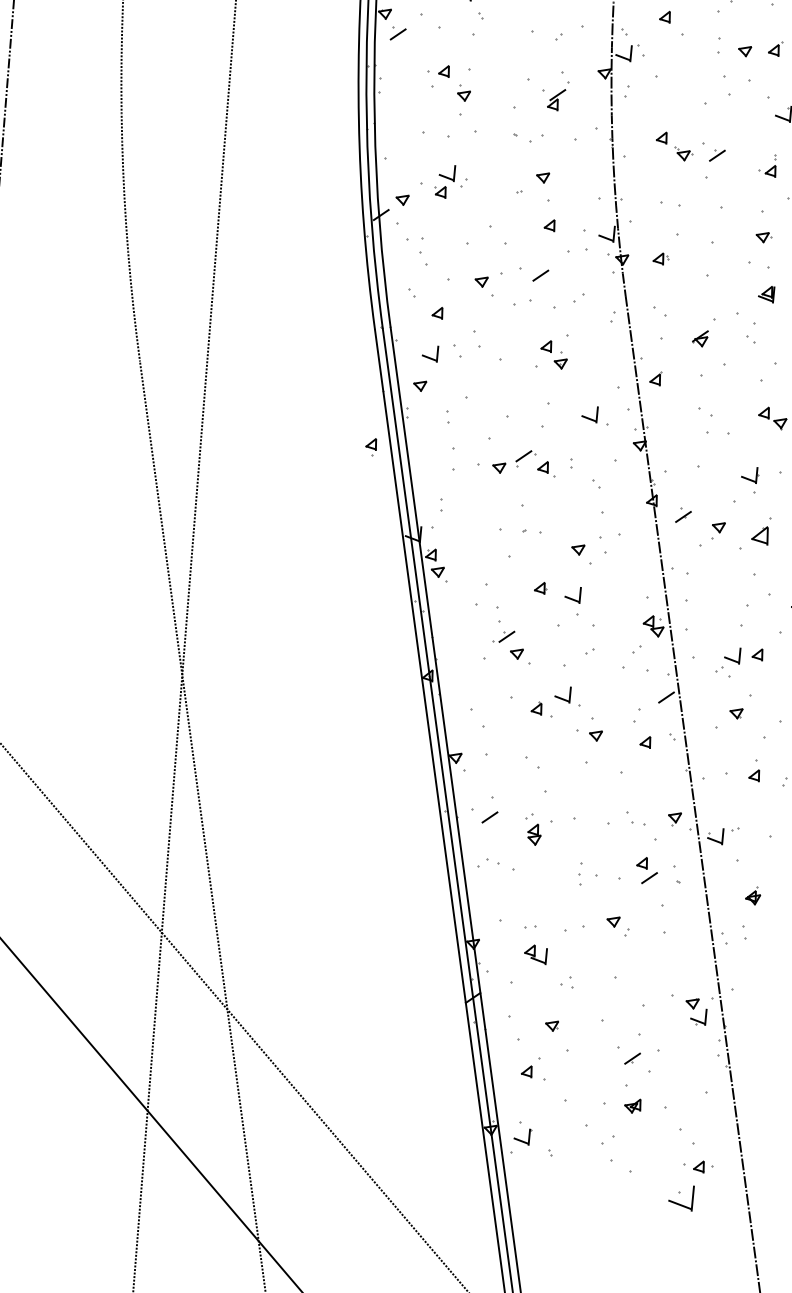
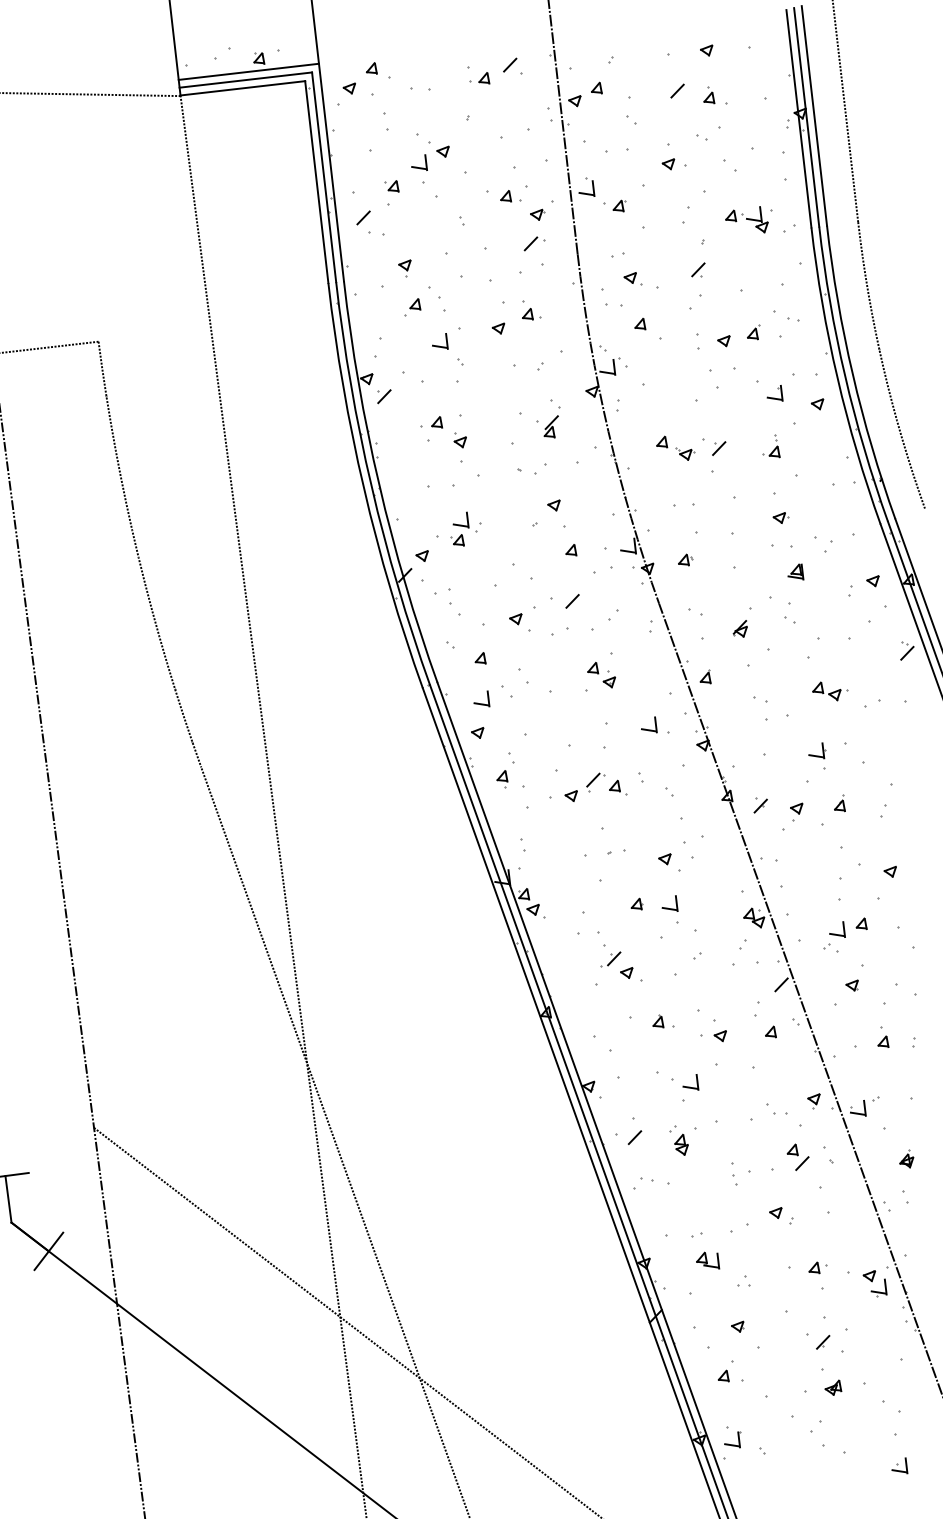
part: (371, 446) -> (502, 779), moved
part: (761, 530) -> (839, 803), size x0.62
part: (563, 693) -> (690, 1082), moved
part: (702, 1166) -> (817, 1267), moved
part: (682, 1196) -> (899, 1465), size x0.62

